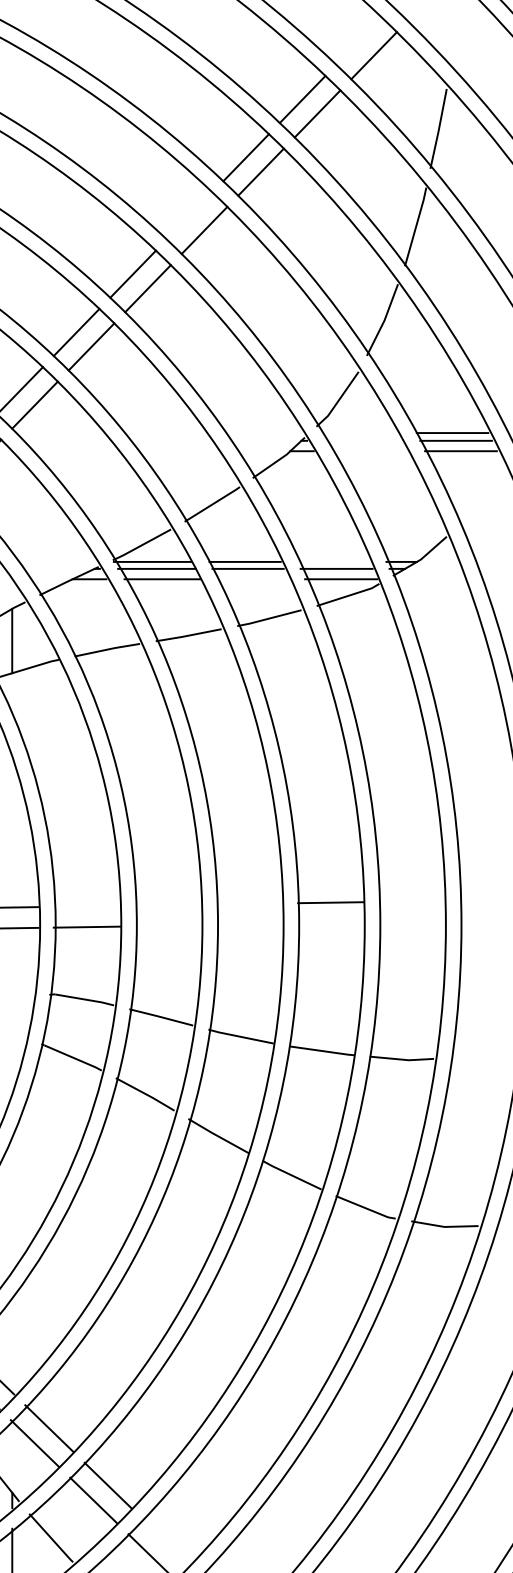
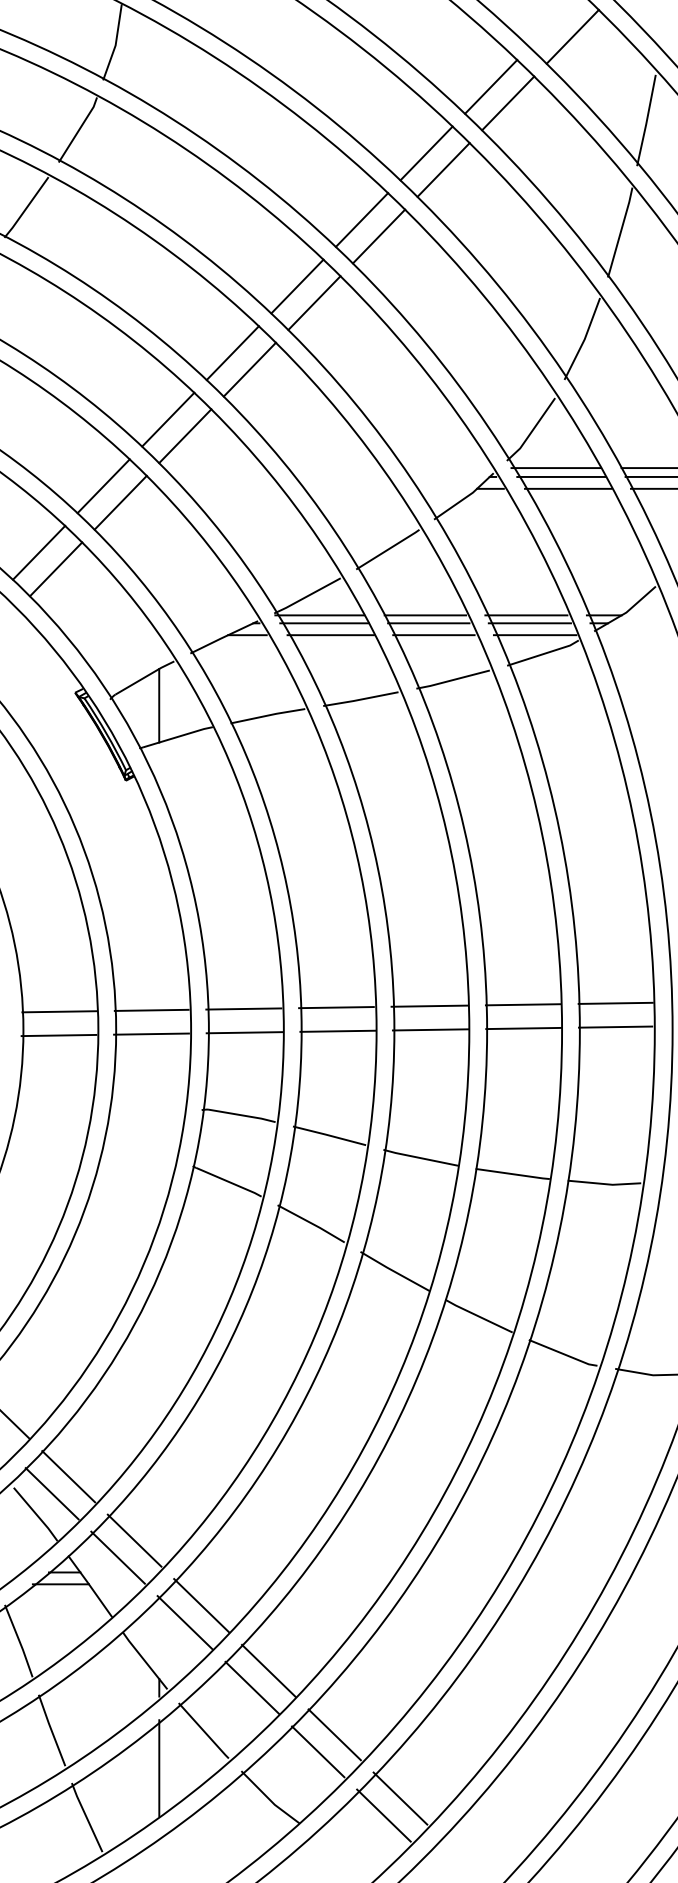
line: (189, 215) -> (361, 219), added
line: (359, 433) -> (555, 468), added
line: (364, 440) -> (561, 476), added
line: (370, 450) -> (568, 488), added
line: (333, 562) -> (526, 615), added
line: (252, 579) -> (433, 635), added
line: (411, 900) -> (615, 1002), added
line: (248, 903) -> (429, 1005), added
line: (85, 905) -> (243, 1008), added
line: (167, 905) -> (336, 1007), added
line: (411, 921) -> (615, 1026), added
line: (331, 923) -> (523, 1028), added
line: (249, 924) -> (430, 1029), added
line: (168, 925) -> (337, 1030), added
line: (165, 1541) -> (334, 1734), added

